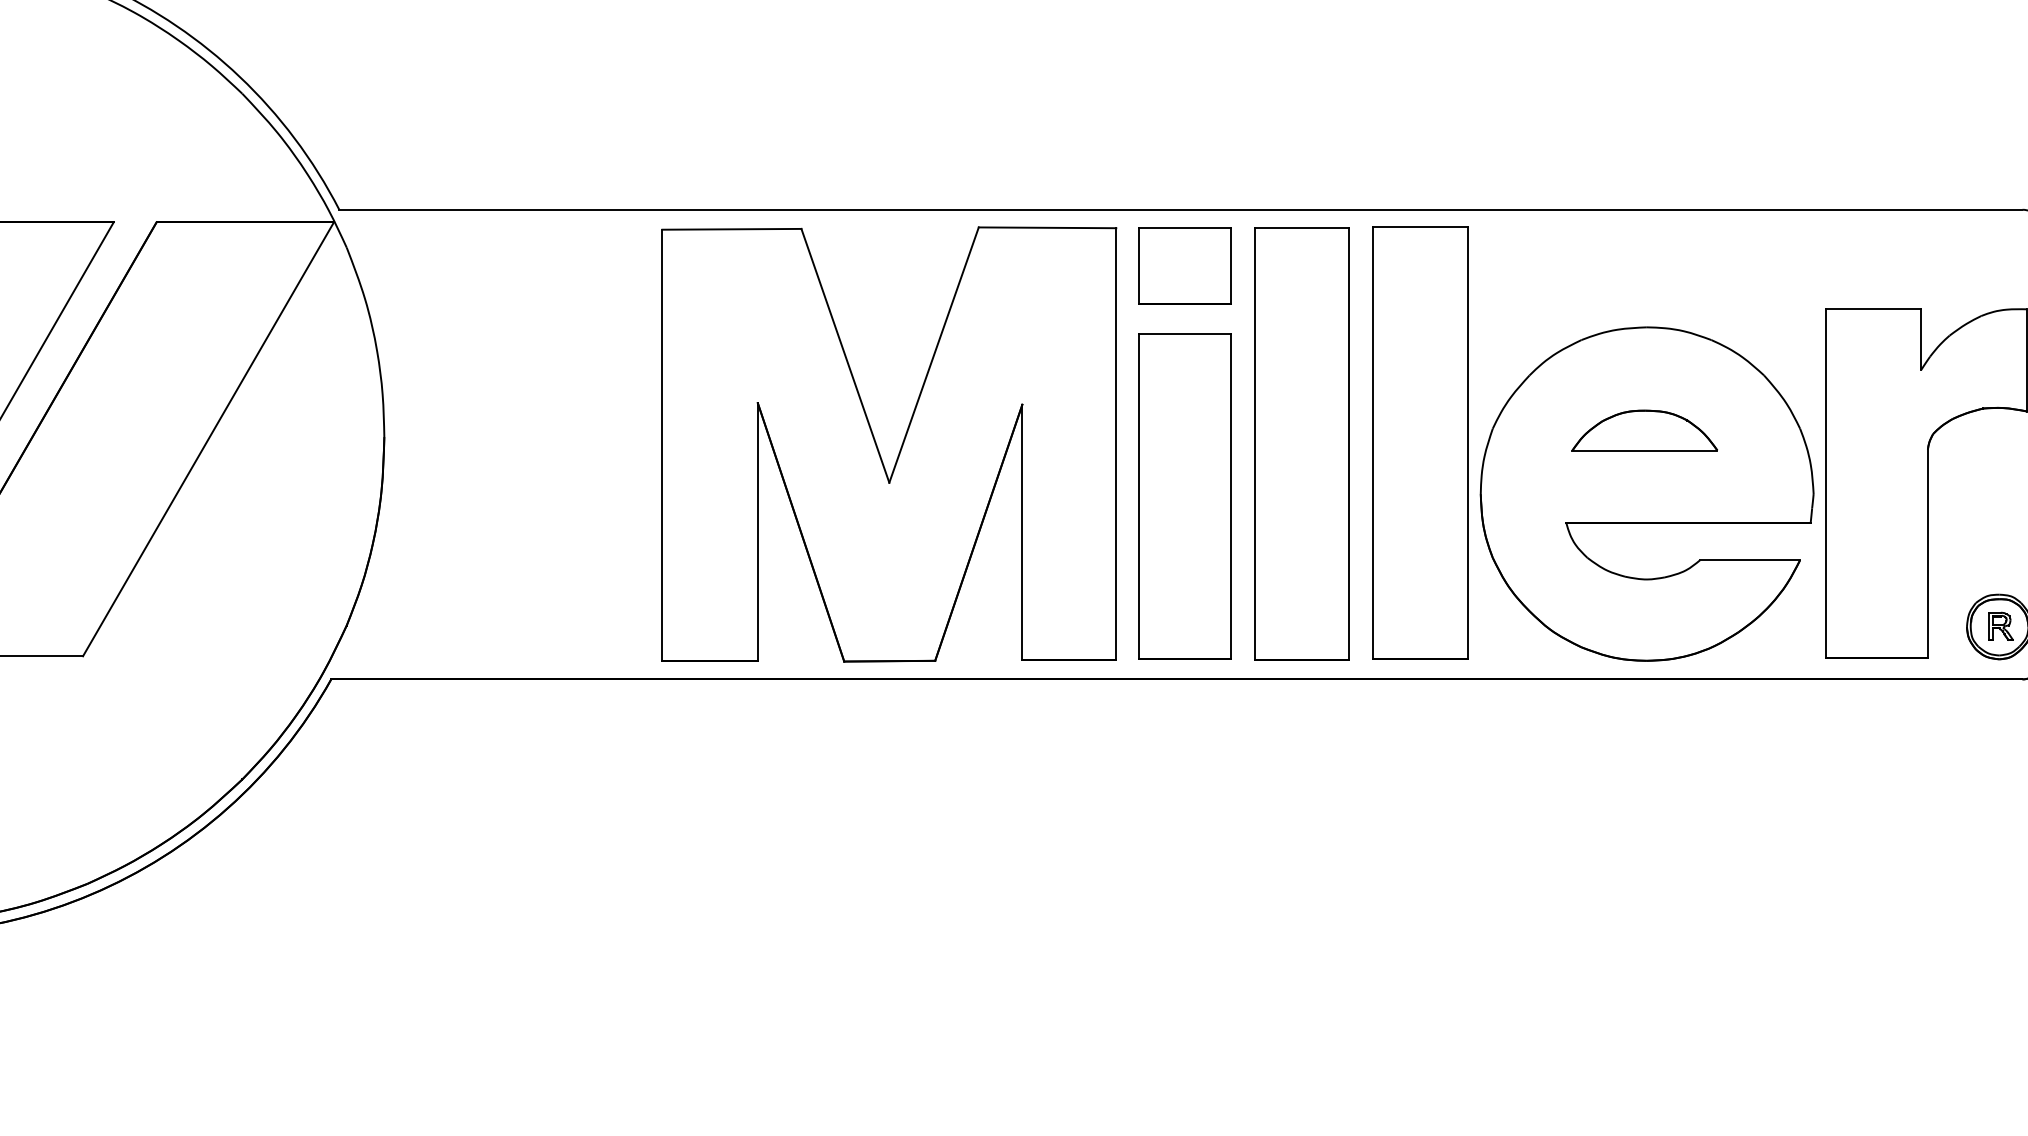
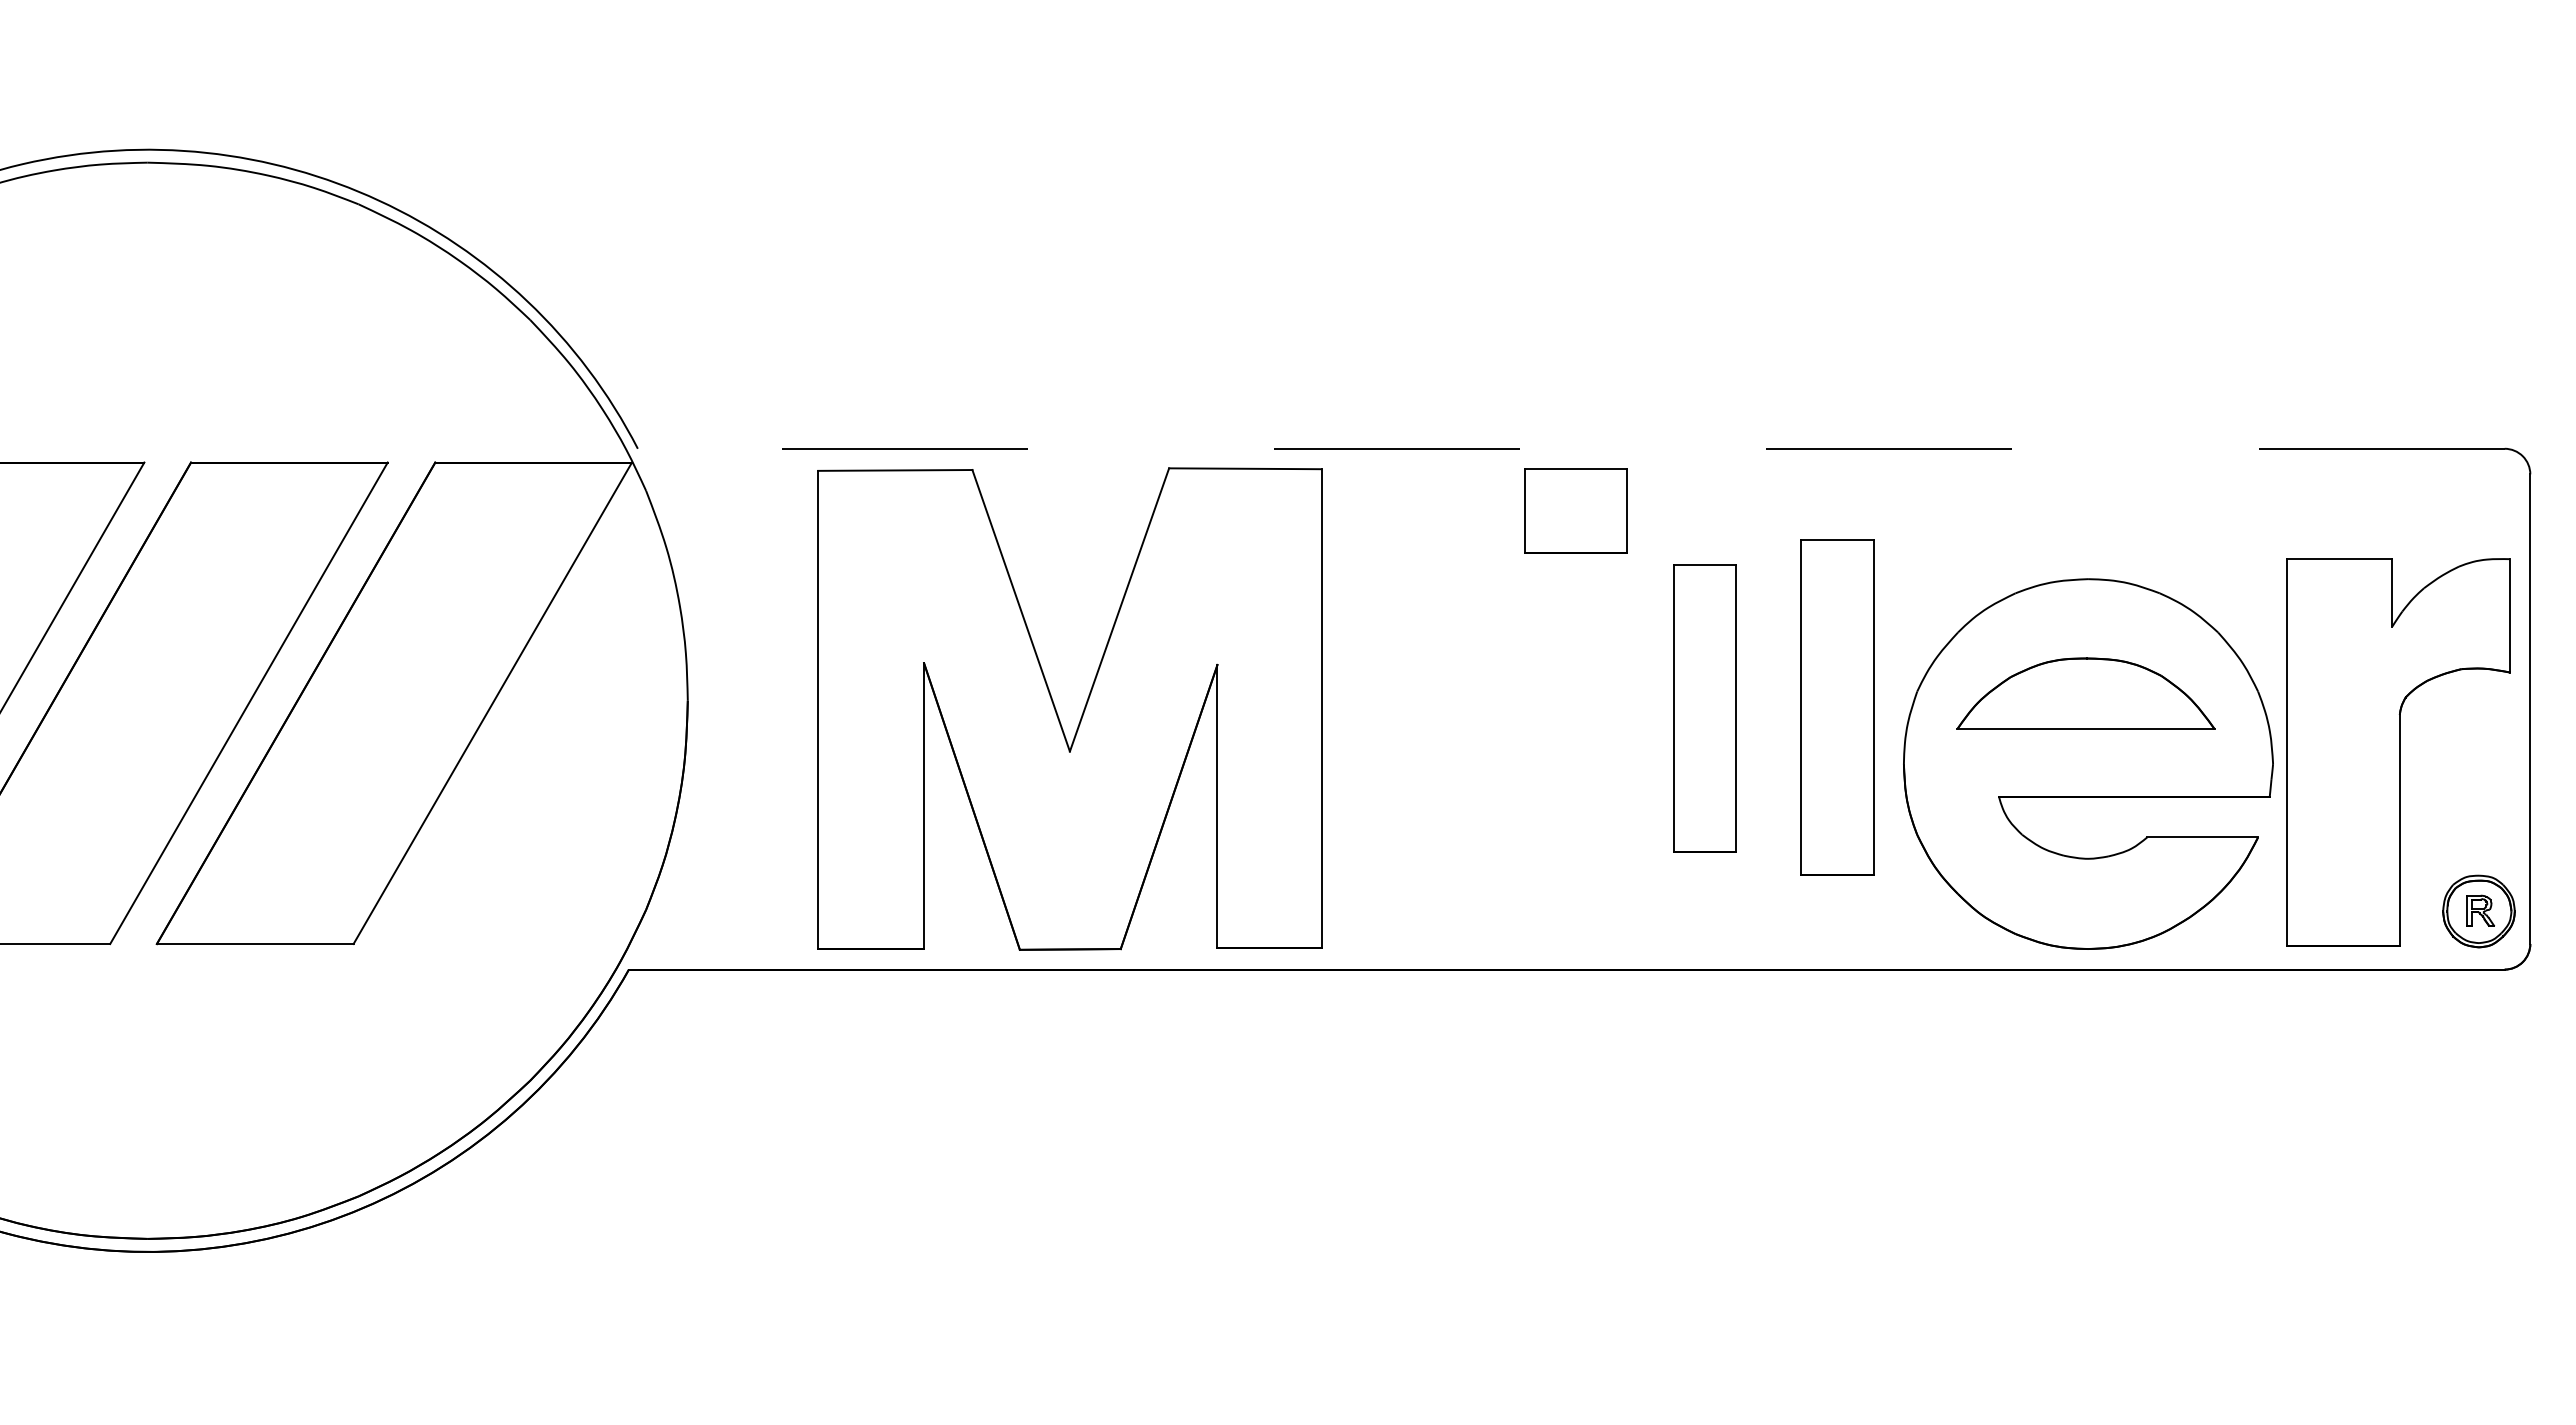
line: (1180, 209) -> (1570, 448), solid -> dashed
part: (1644, 430) -> (2085, 693), size x1.6
part: (1300, 443) -> (1704, 708), size x0.6
part: (1420, 443) -> (1837, 707), size x0.7
part: (878, 447) -> (1057, 712), moved
part: (1184, 496) -> (1575, 766), removed

